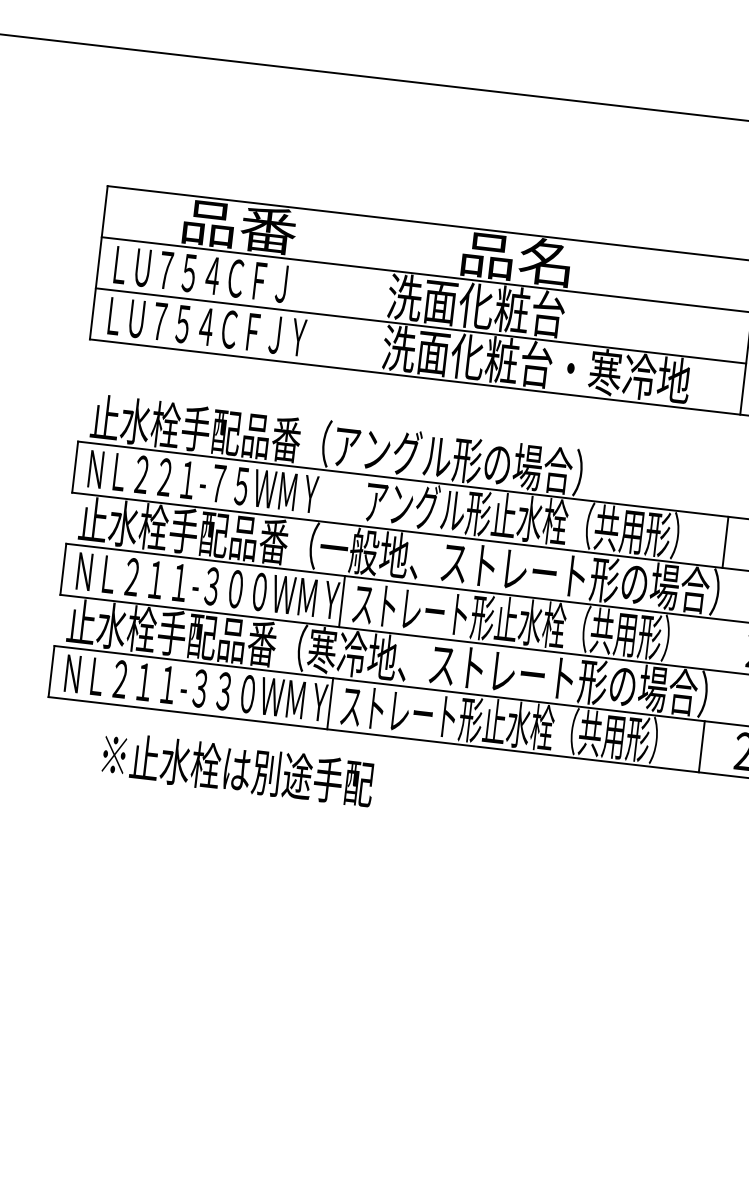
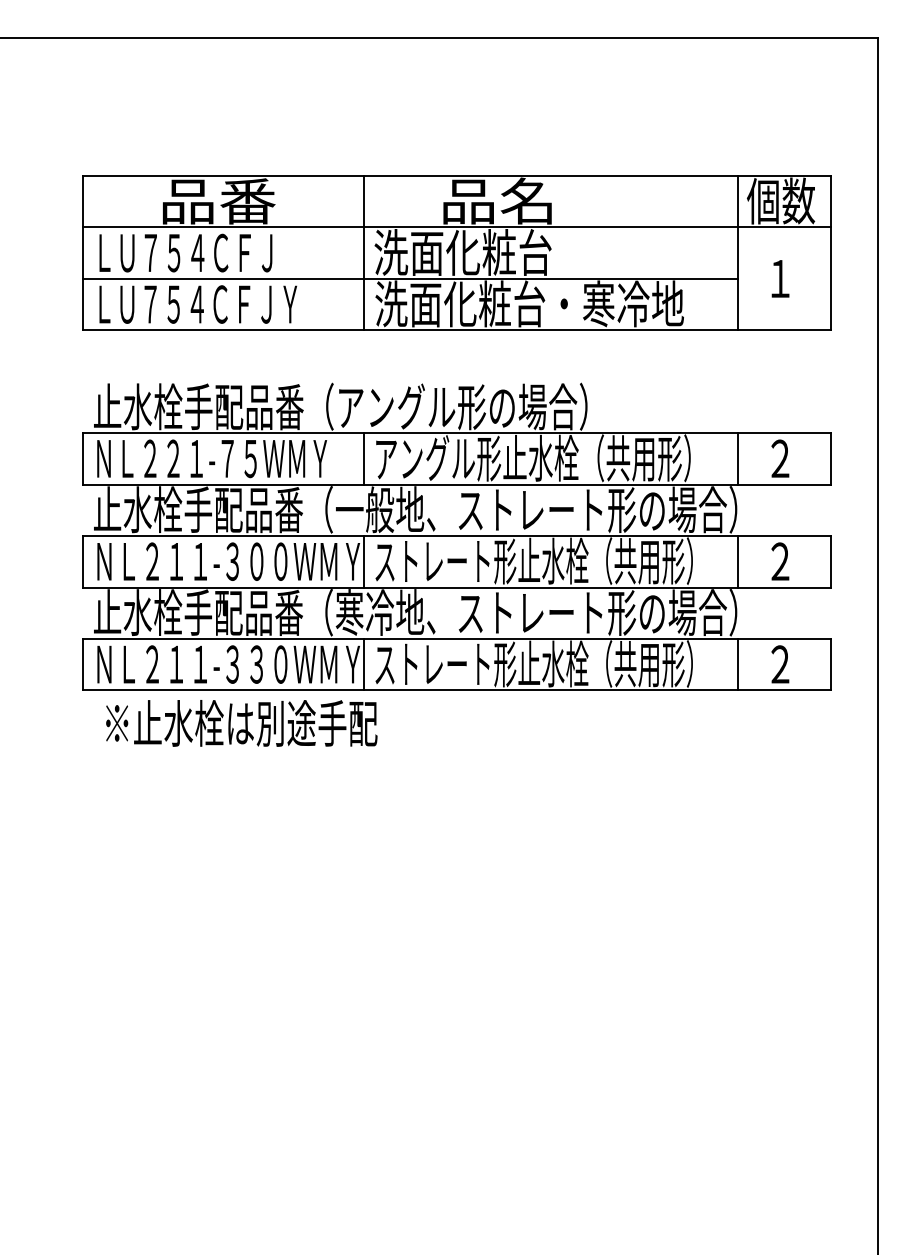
line: (377, 295) -> (363, 253), added
line: (353, 498) -> (363, 458), added
line: (713, 644) -> (737, 561), added
text: (237, 769) -> (241, 723), moved

